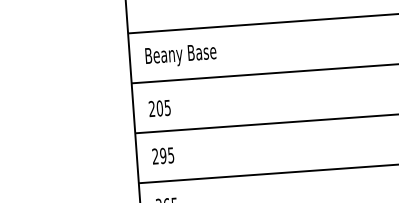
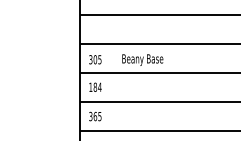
text: (180, 54) -> (142, 59), moved
text: (151, 110) -> (90, 60), 205 -> 305
text: (163, 154) -> (95, 86), 295 -> 184

